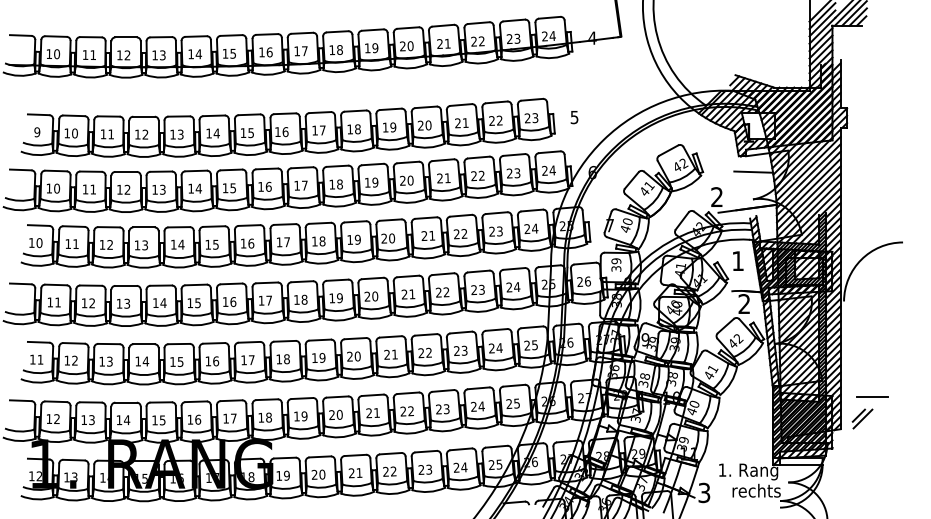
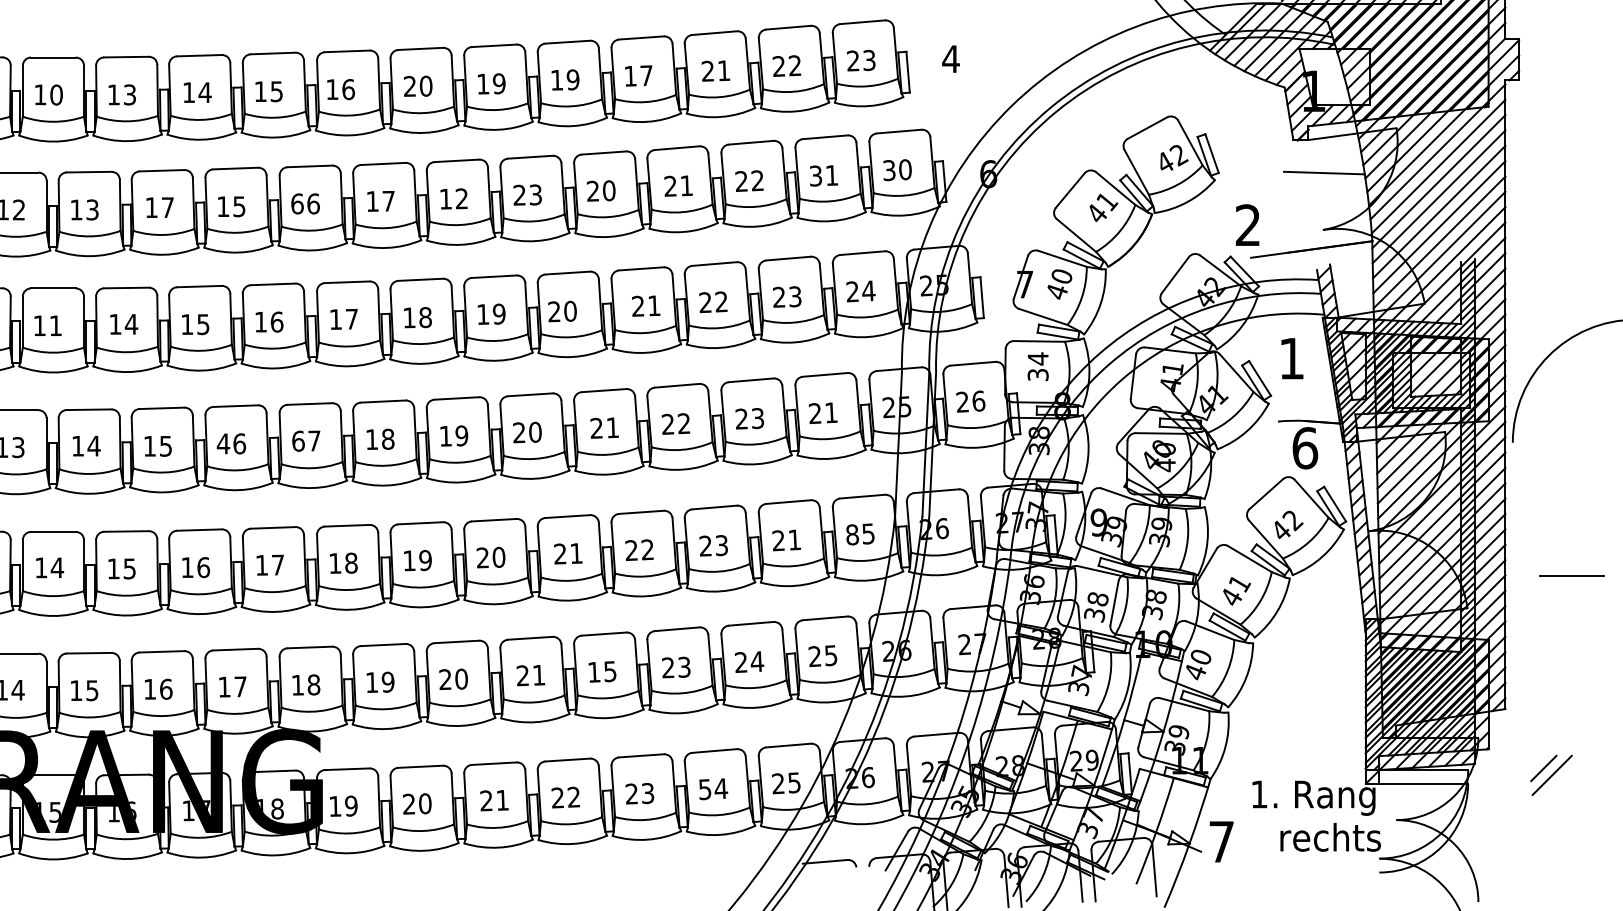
text: (574, 117) -> (950, 59), 5 -> 4
text: (424, 125) -> (638, 75), 20 -> 17
text: (357, 129) -> (498, 84), 18 -> 19
text: (318, 130) -> (417, 86), 17 -> 20
text: (145, 134) -> (56, 94), 12 -> 10
text: (548, 170) -> (896, 169), 24 -> 30
text: (513, 173) -> (823, 175), 23 -> 31
text: (371, 182) -> (527, 194), 19 -> 23
text: (339, 184) -> (460, 198), 18 -> 12
text: (261, 186) -> (298, 203), 16 -> 66
text: (198, 188) -> (166, 207), 14 -> 17
text: (145, 245) -> (56, 326), 13 -> 11
text: (616, 261) -> (1038, 359), 39 -> 34
text: (517, 287) -> (832, 413), 24 -> 21
text: (261, 300) -> (298, 440), 17 -> 67
text: (225, 301) -> (223, 442), 16 -> 46
text: (744, 304) -> (1305, 449), 2 -> 6
text: (527, 345) -> (852, 534), 25 -> 85
text: (499, 348) -> (794, 540), 24 -> 21
line: (872, 396) -> (1572, 576), moved
text: (406, 411) -> (600, 672), 22 -> 15
part: (862, 418) -> (1551, 774), moved
text: (456, 467) -> (704, 788), 24 -> 54
text: (704, 492) -> (1221, 840), 3 -> 7

